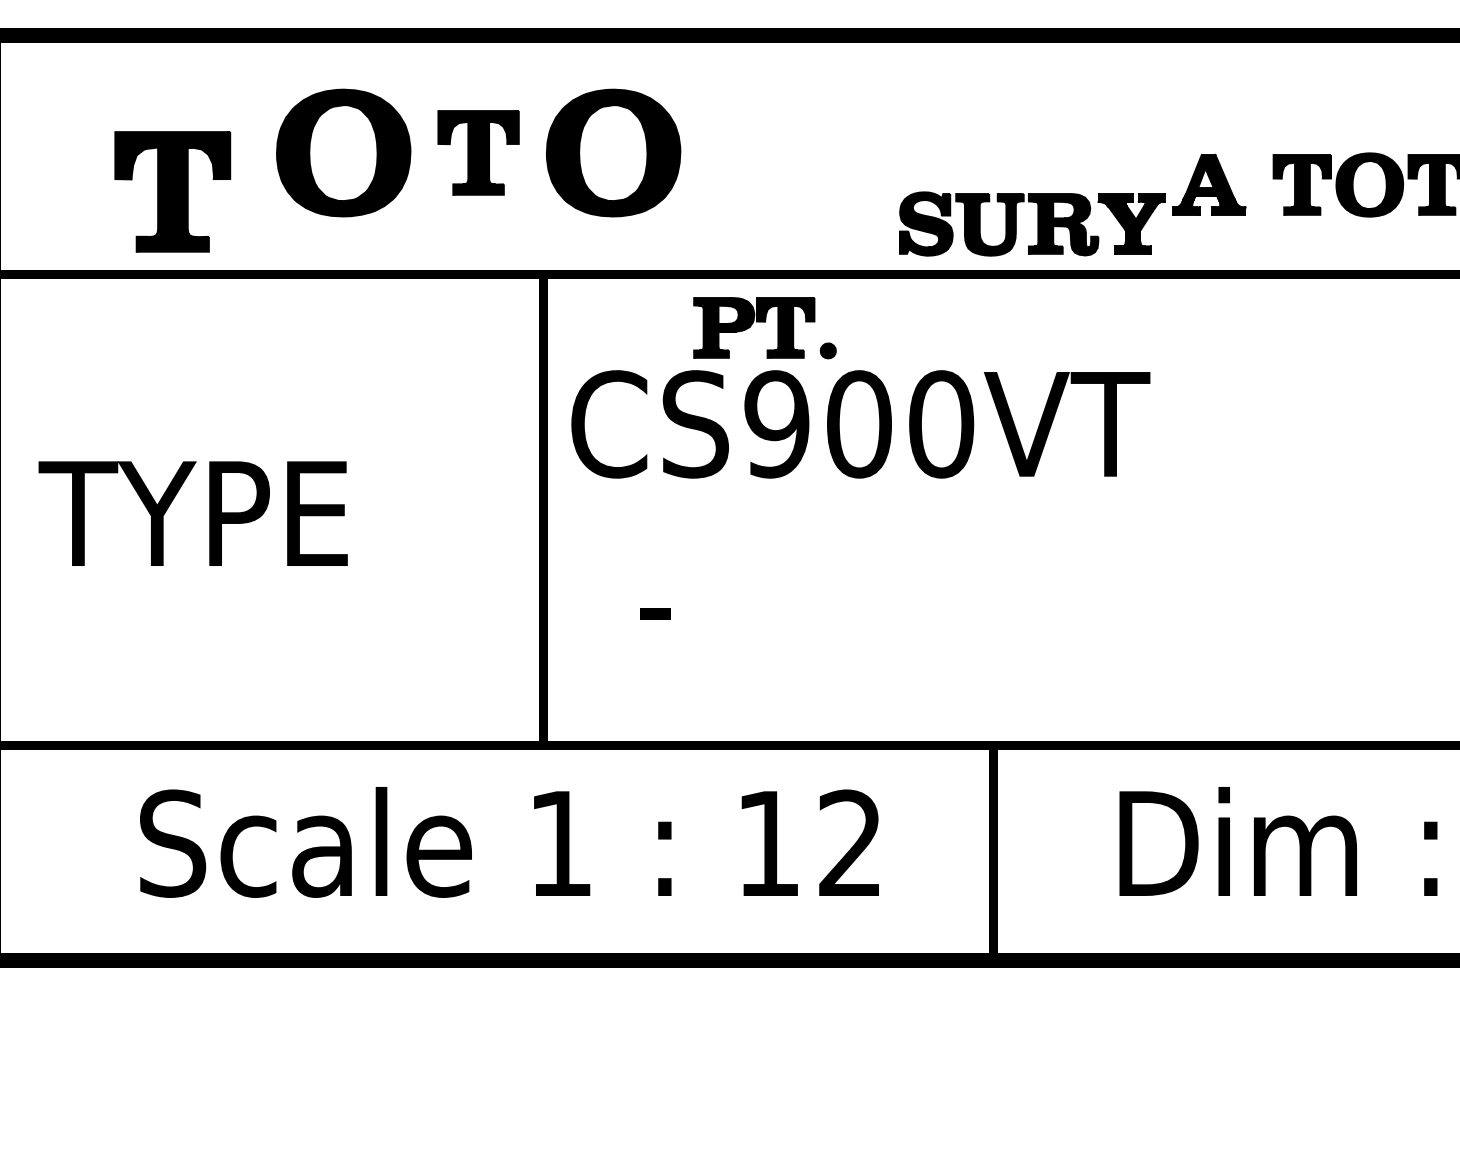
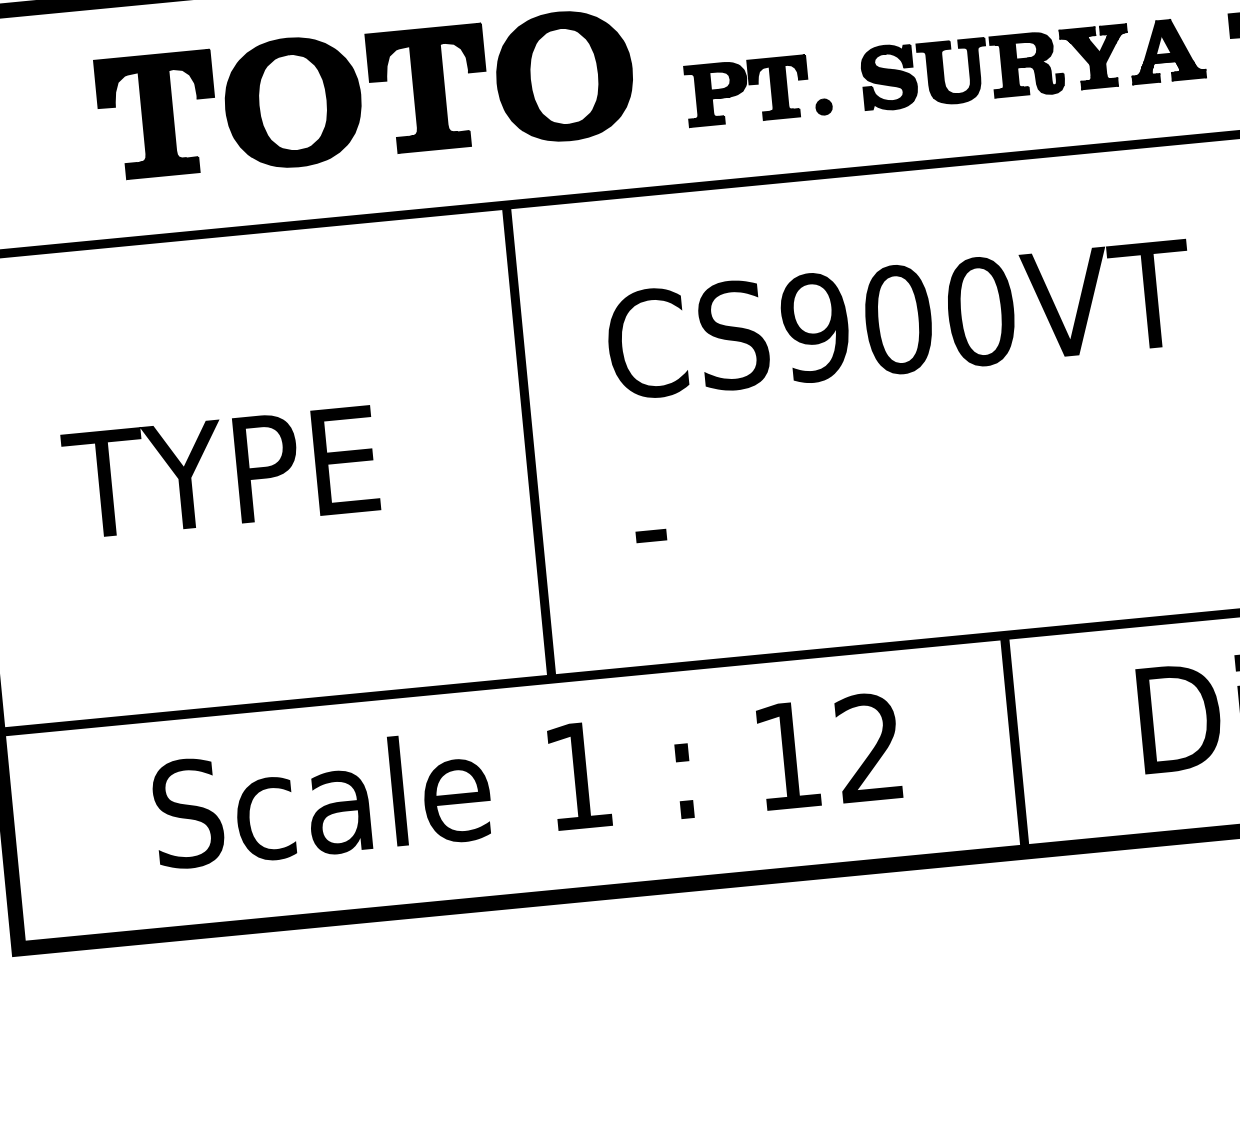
part: (478, 152) -> (428, 88), size x1.43
part: (172, 191) -> (157, 115), moved
part: (1032, 223) -> (996, 66), moved
part: (764, 328) -> (757, 90), moved
text: (860, 424) -> (899, 319), moved
text: (192, 513) -> (220, 472), moved

